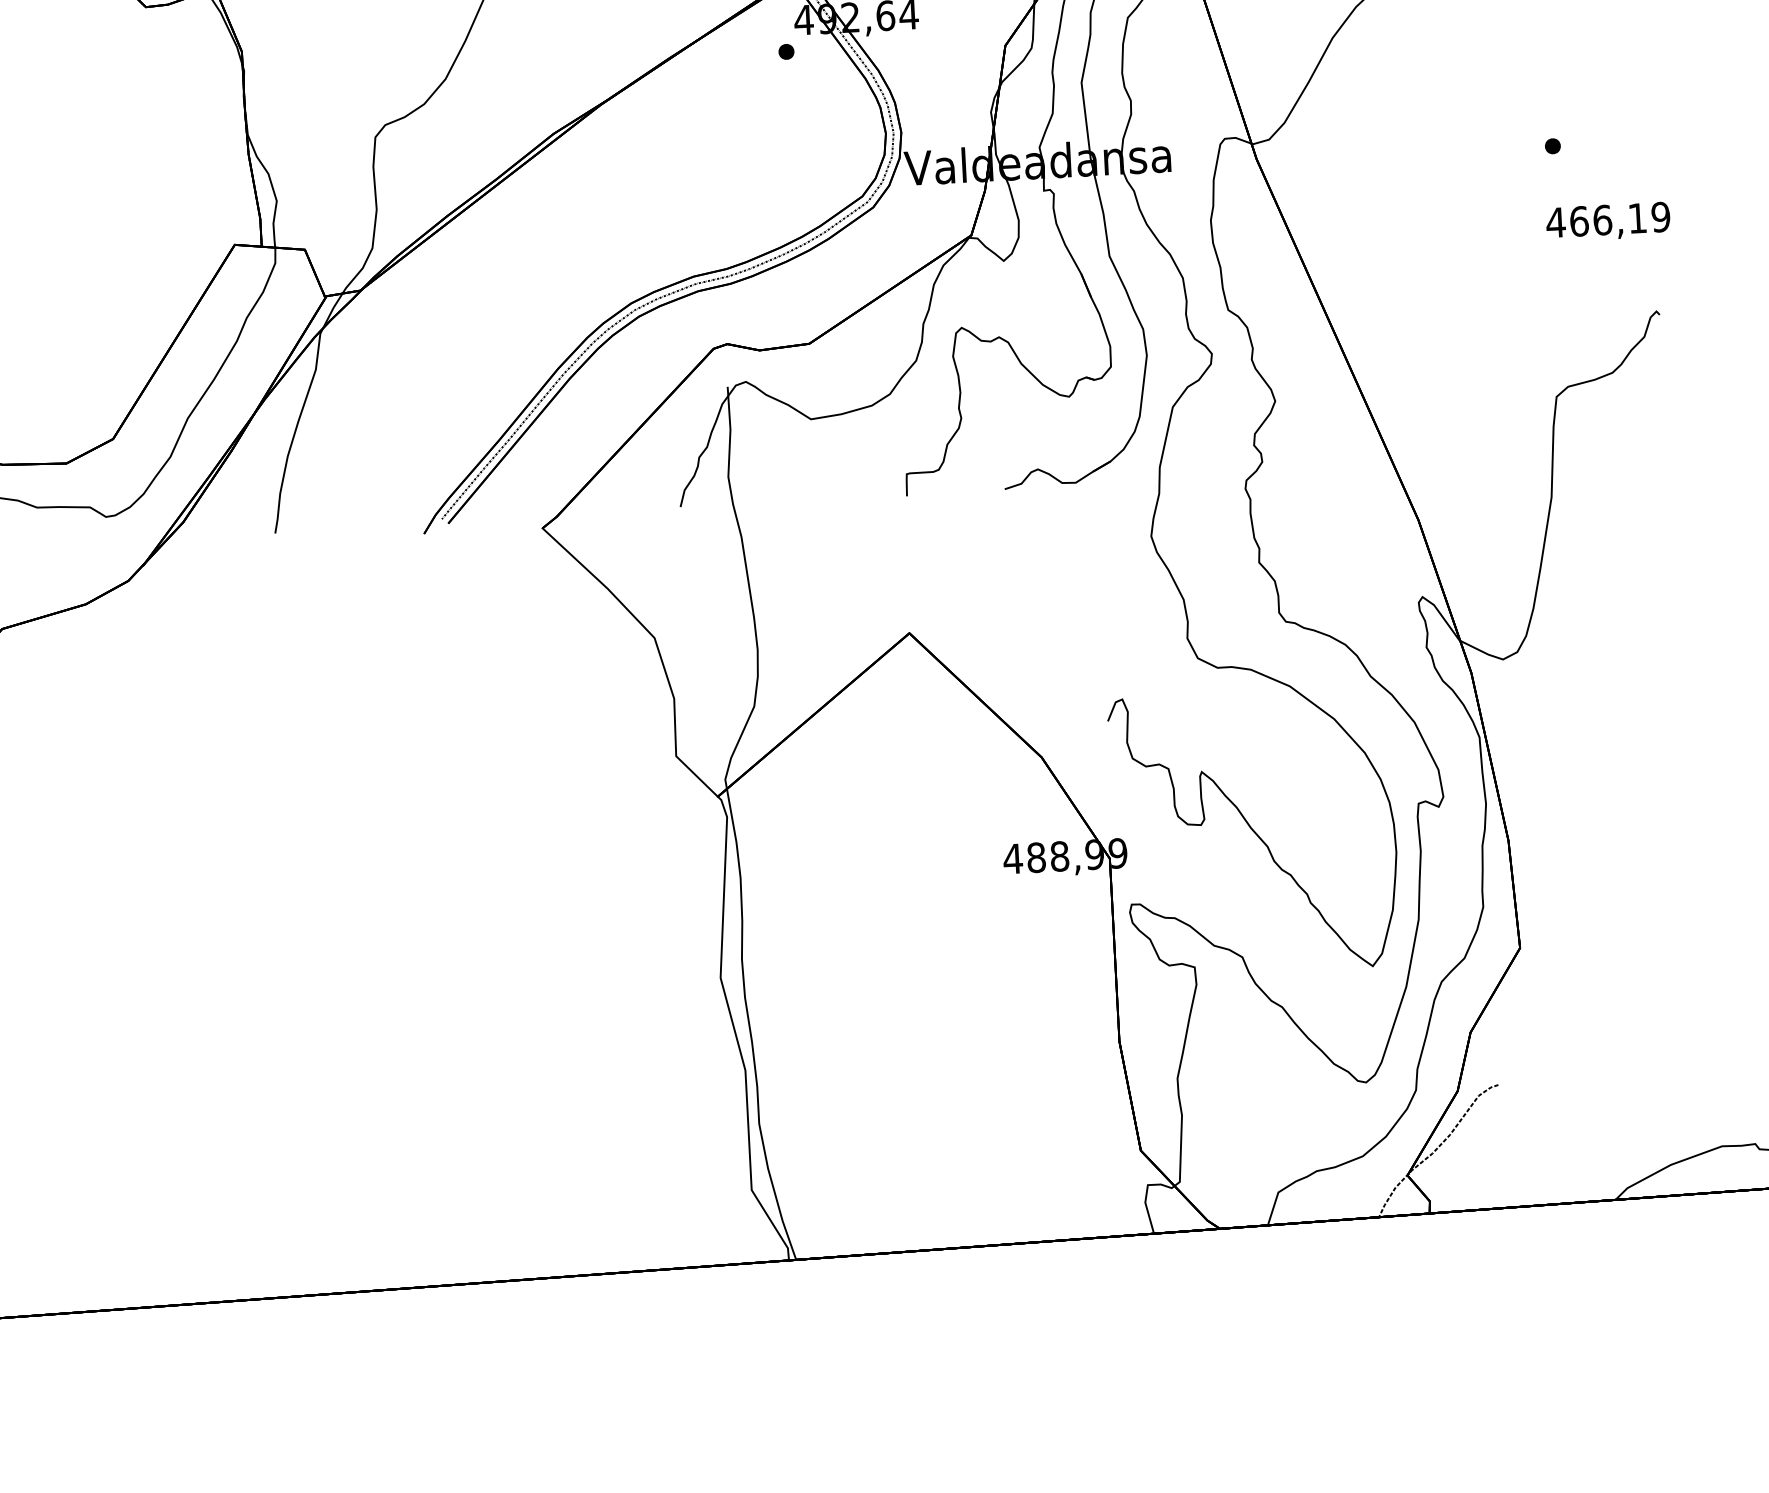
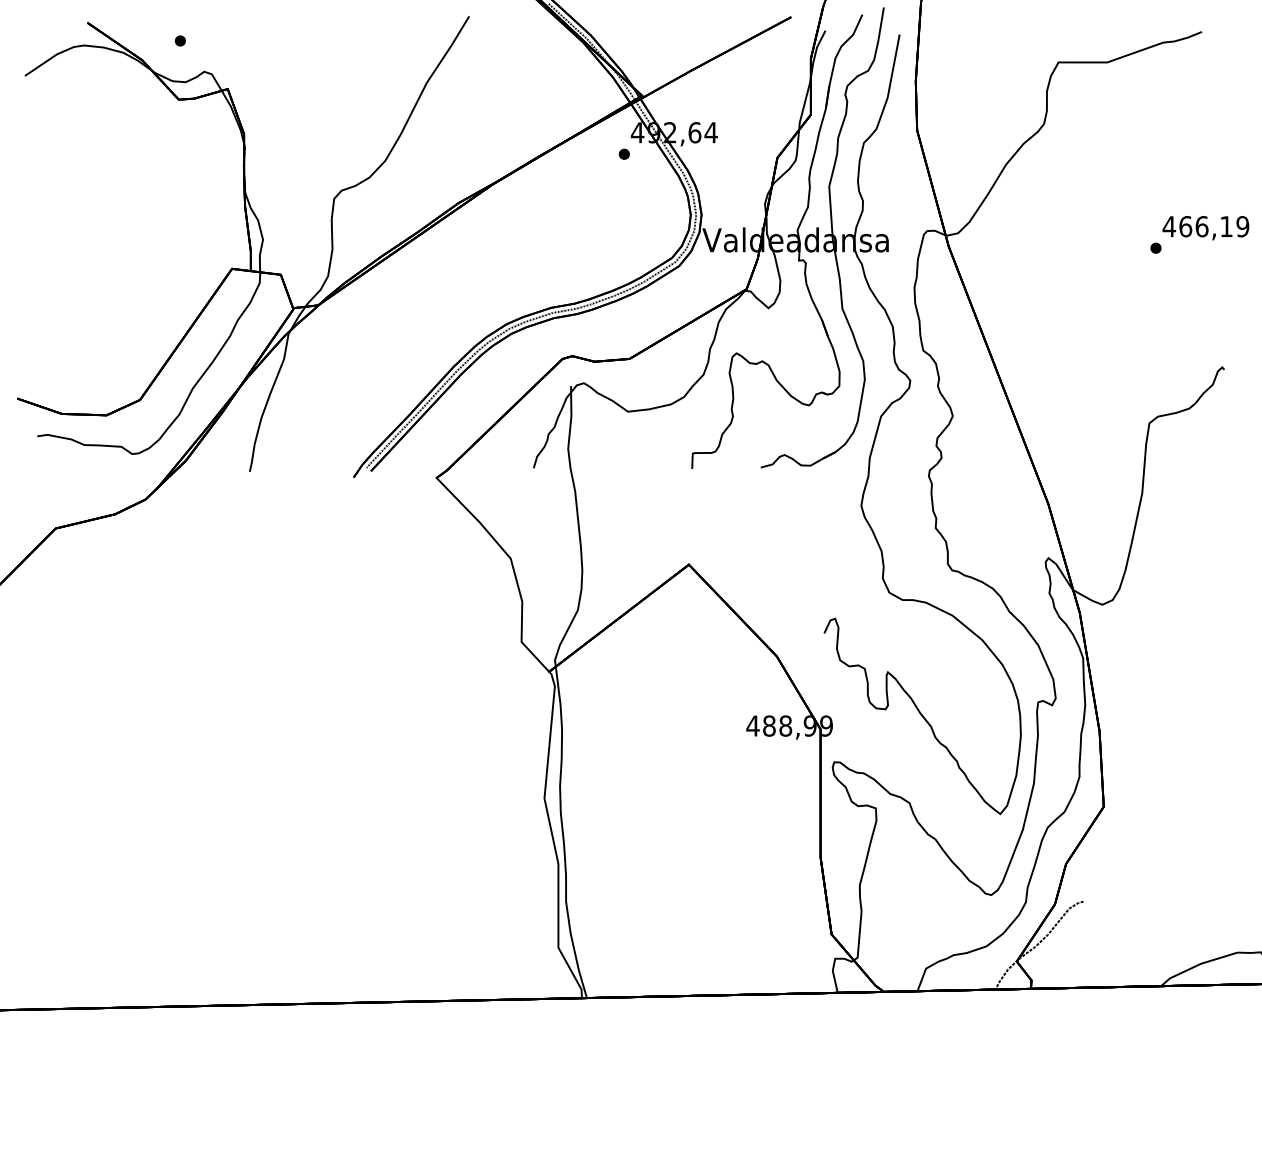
text: (1607, 222) -> (1205, 228), moved

